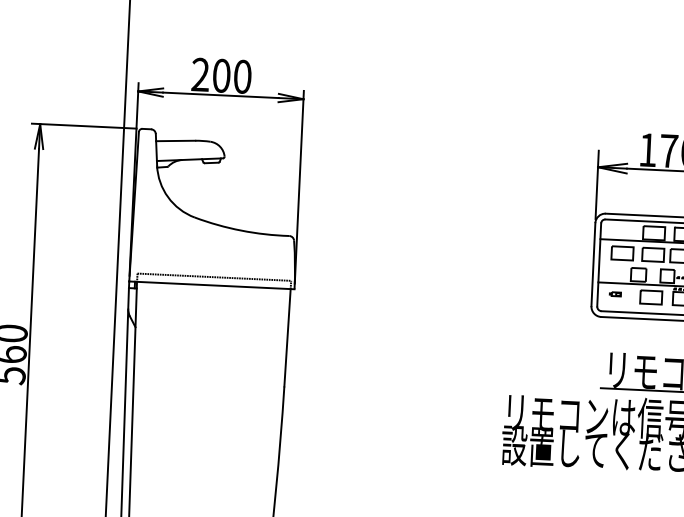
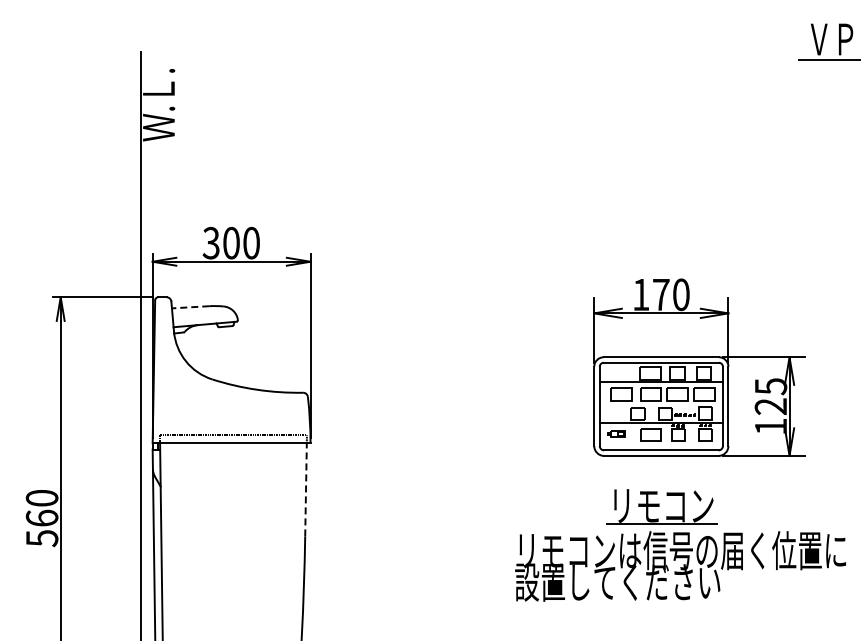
text: (199, 75) -> (210, 243), 200 -> 300
line: (175, 141) -> (190, 307), solid -> dashed
part: (615, 294) -> (616, 433), size x1.6
line: (288, 337) -> (306, 489), solid -> dashed

